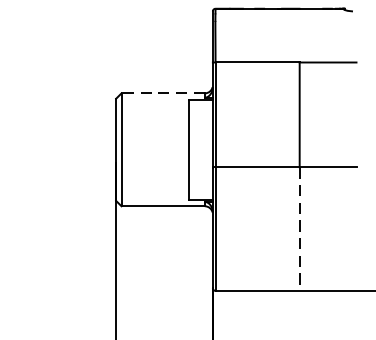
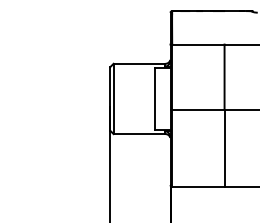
line: (163, 92) -> (139, 63), dashed -> solid
line: (299, 229) -> (224, 148), dashed -> solid

